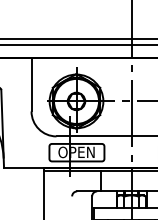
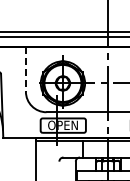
line: (31, 85) -> (25, 70), solid -> dashed

